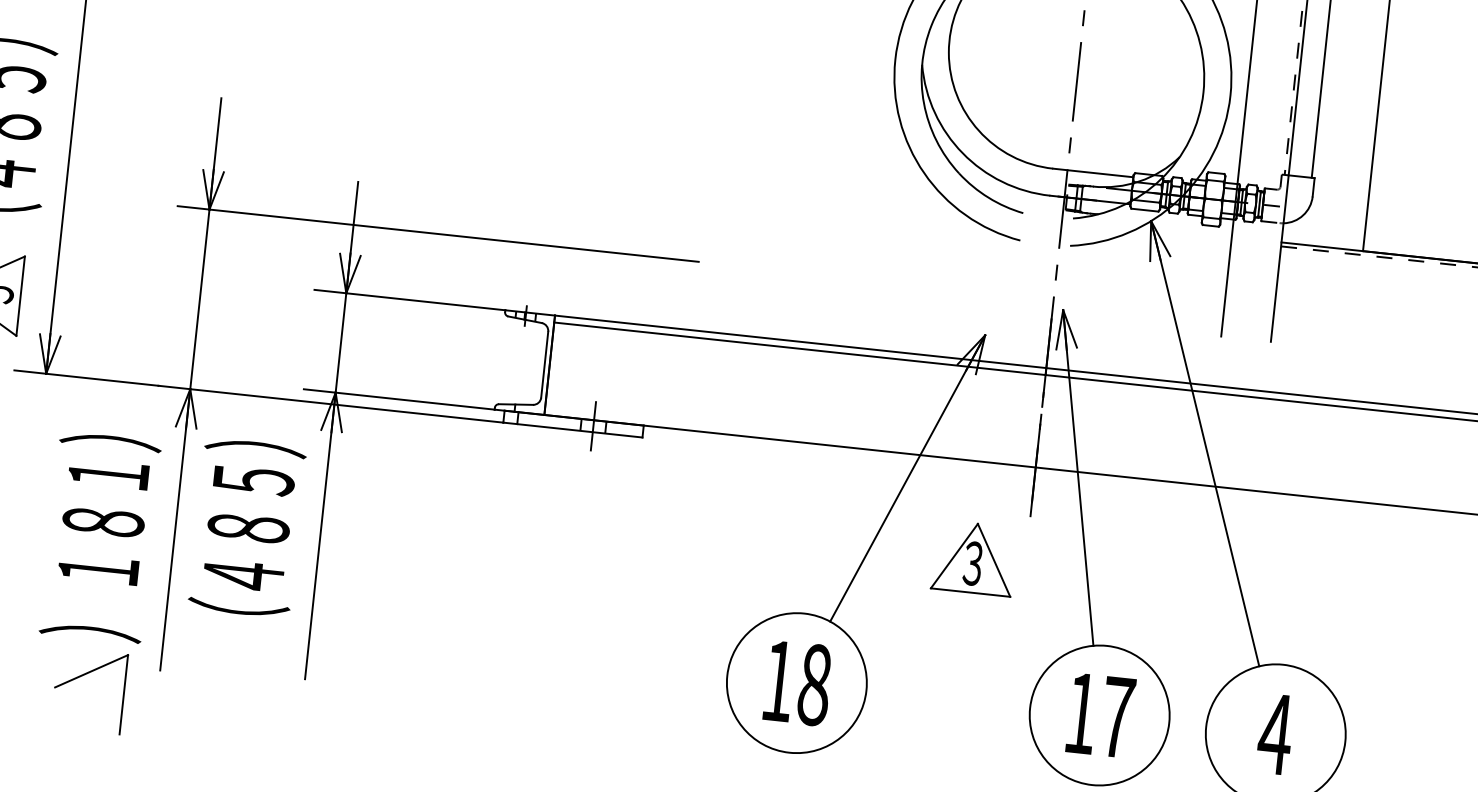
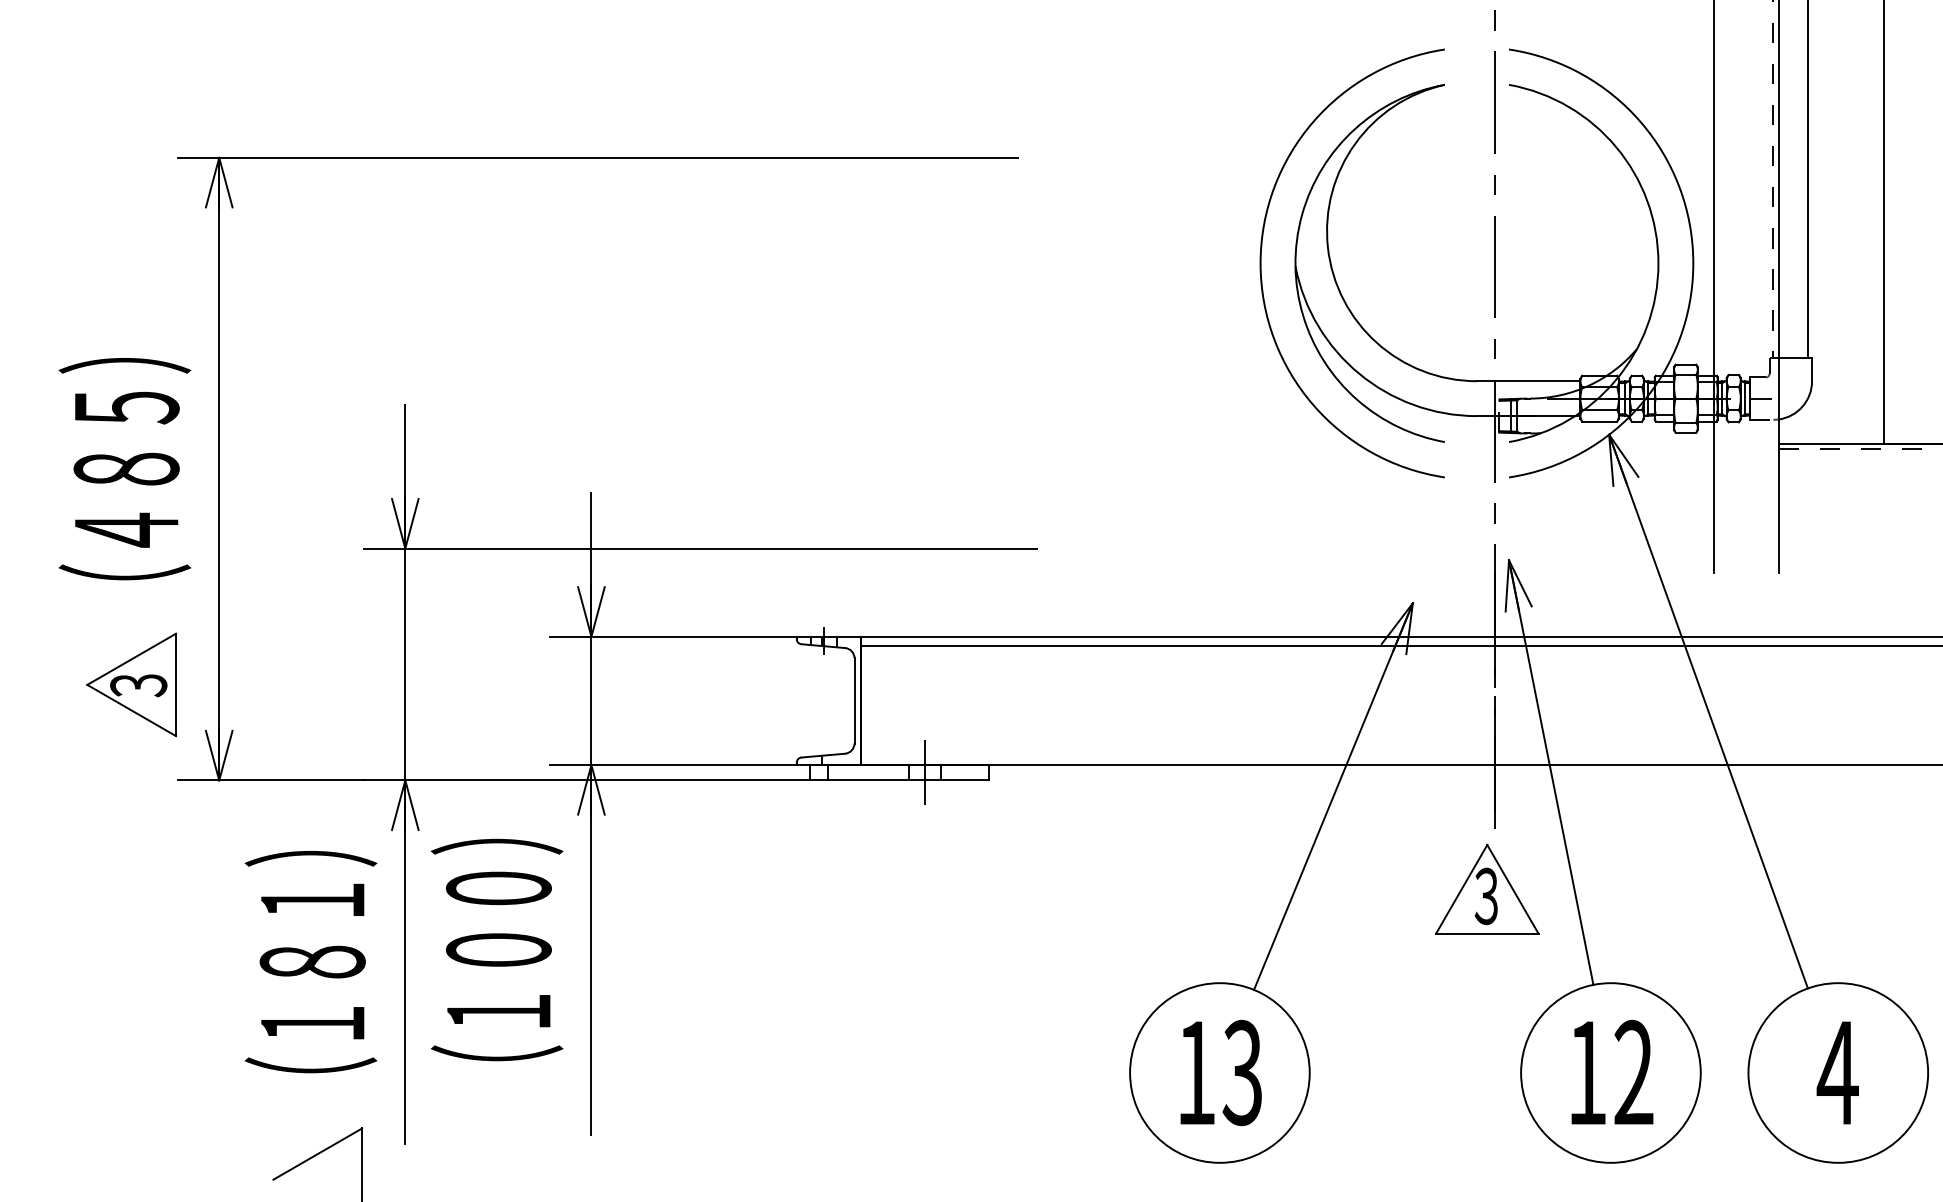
text: (248, 527) -> (498, 949), ４８５ -> １００
part: (974, 557) -> (1487, 888), moved
text: (91, 617) -> (310, 1085), ） -> （
text: (814, 684) -> (1242, 1072), 18 -> 13
text: (1117, 716) -> (1633, 1071), 17 -> 12

